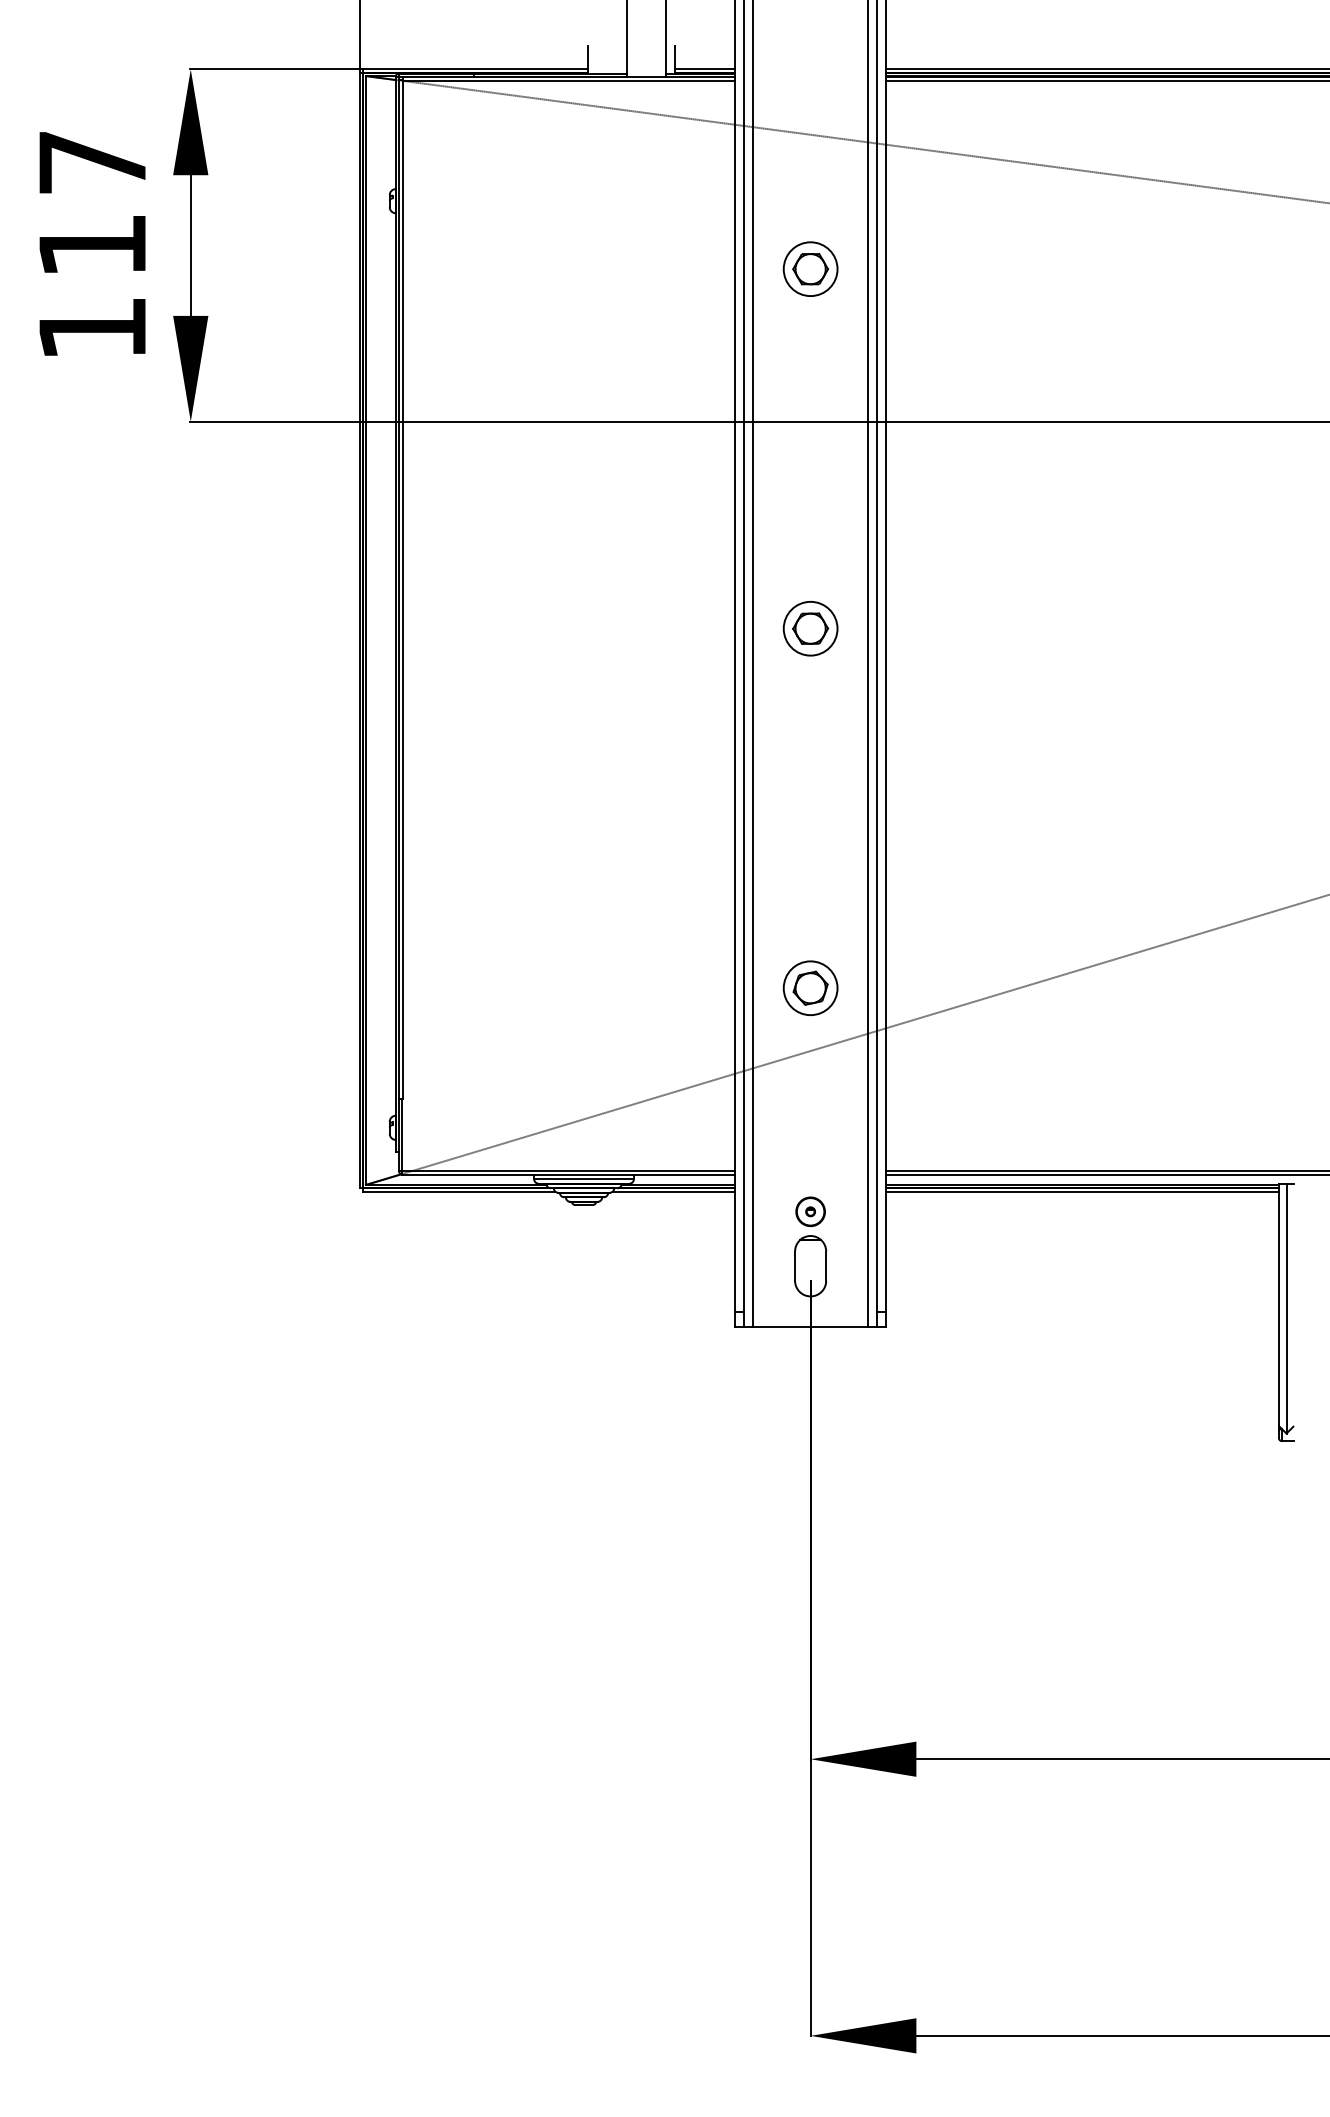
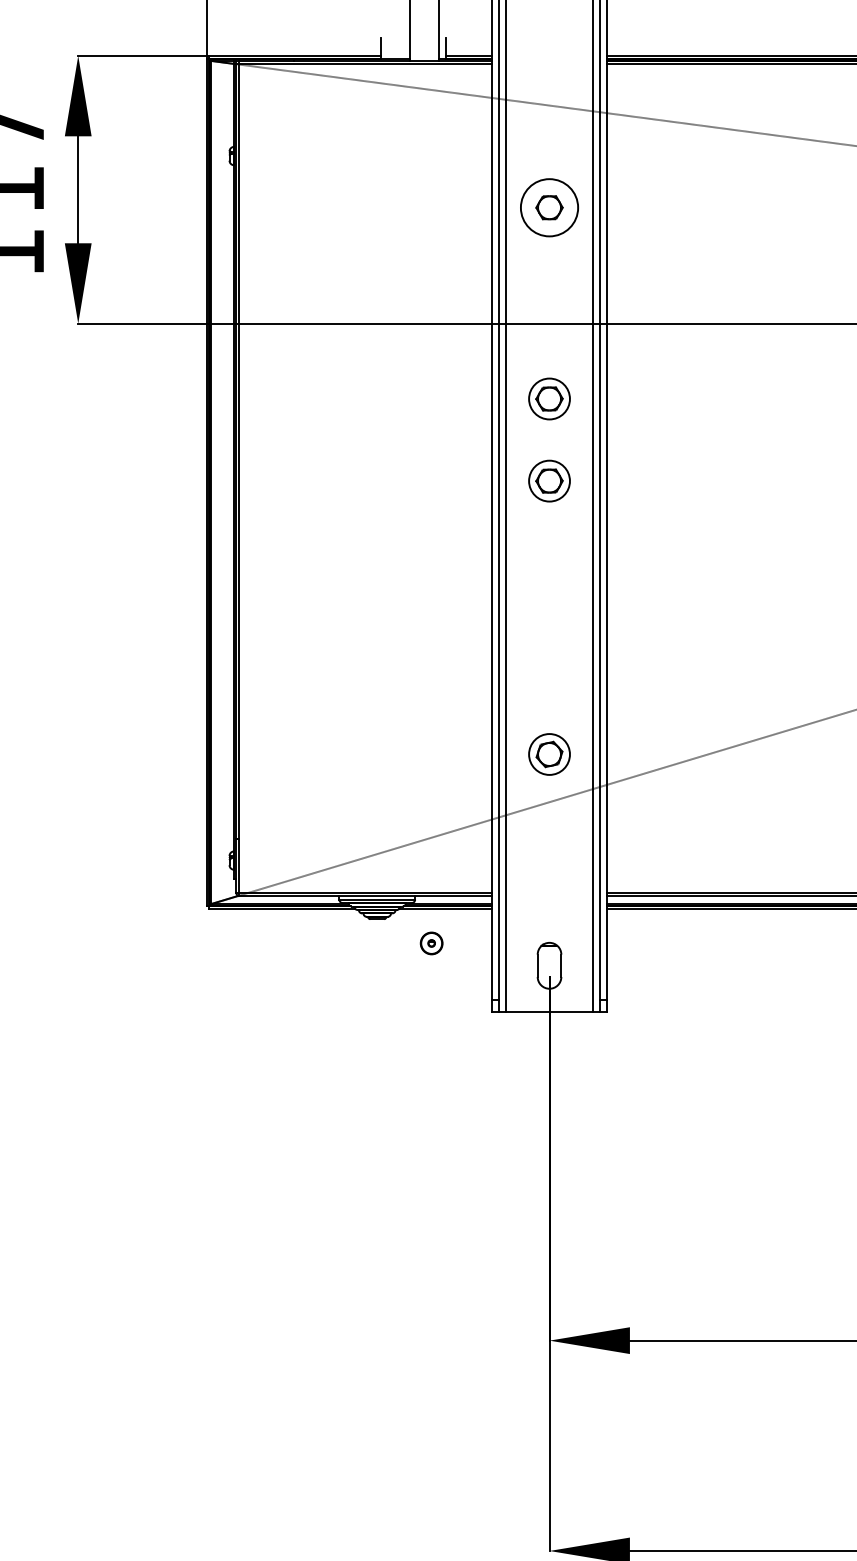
circle: (810, 269) -> (549, 208), size x1.4
part: (810, 520) -> (549, 398), added
part: (810, 1211) -> (431, 943), moved

